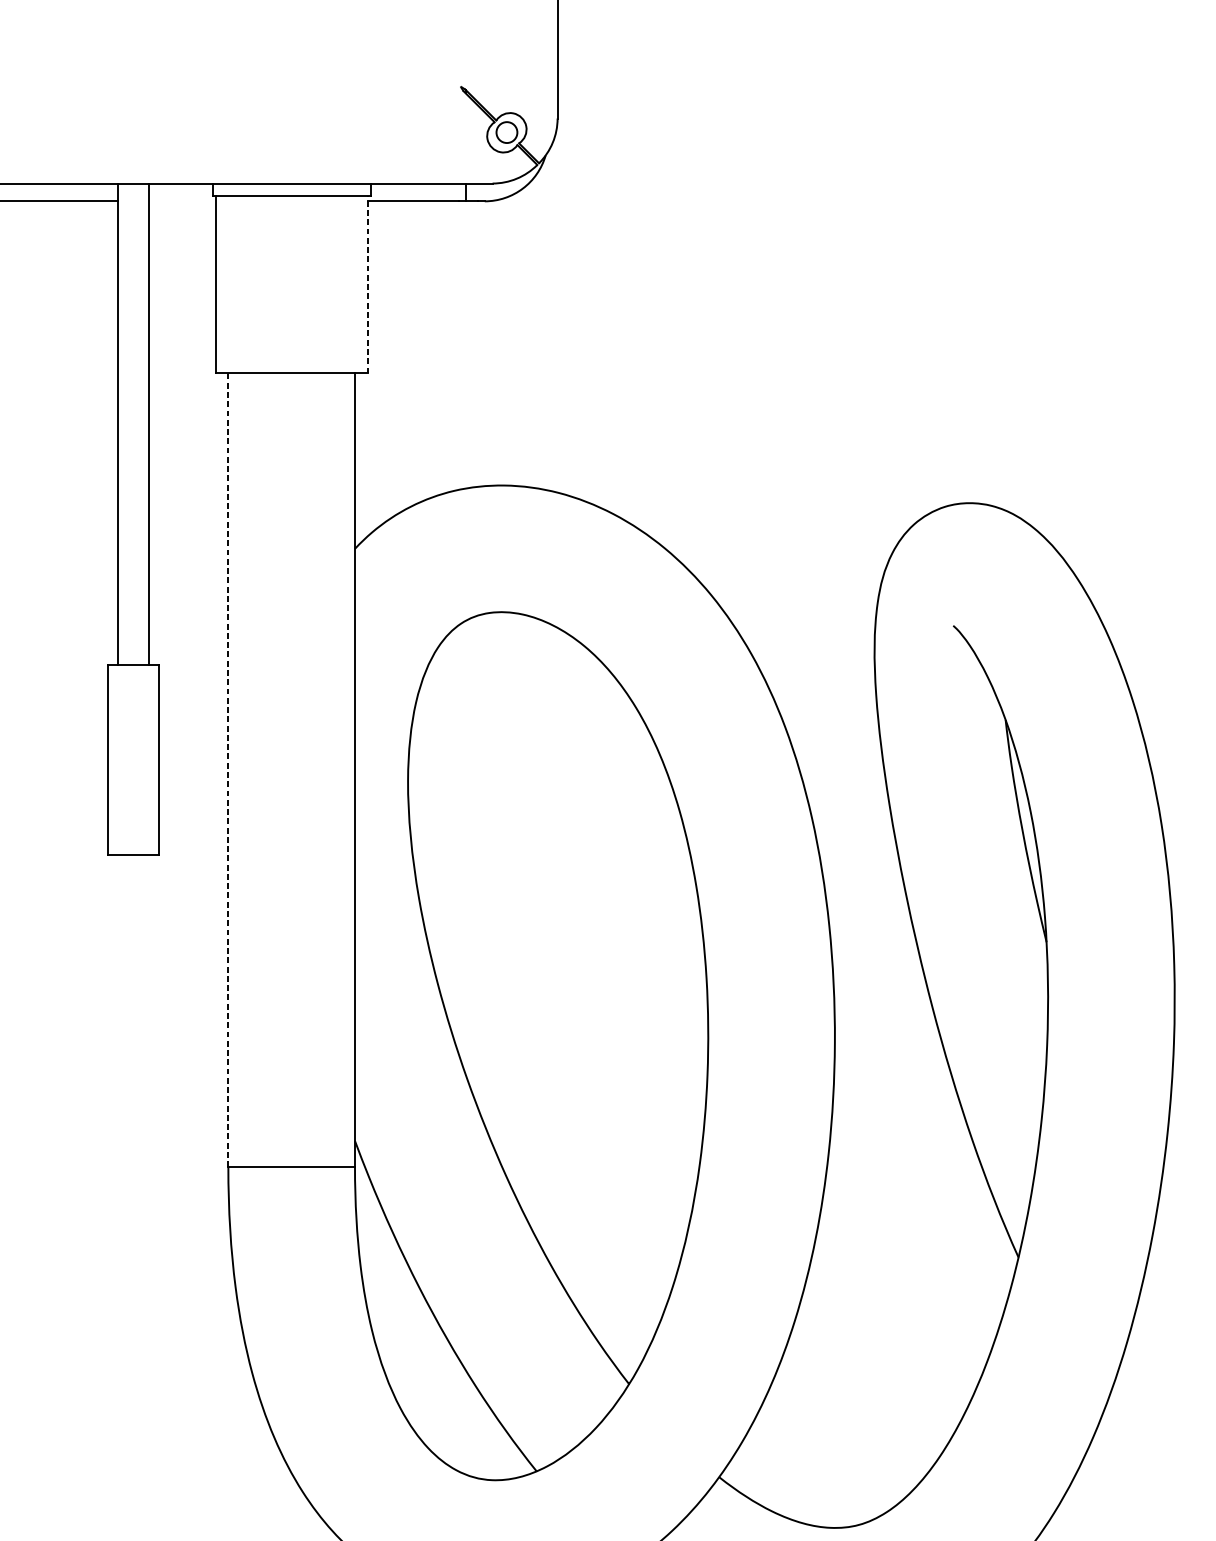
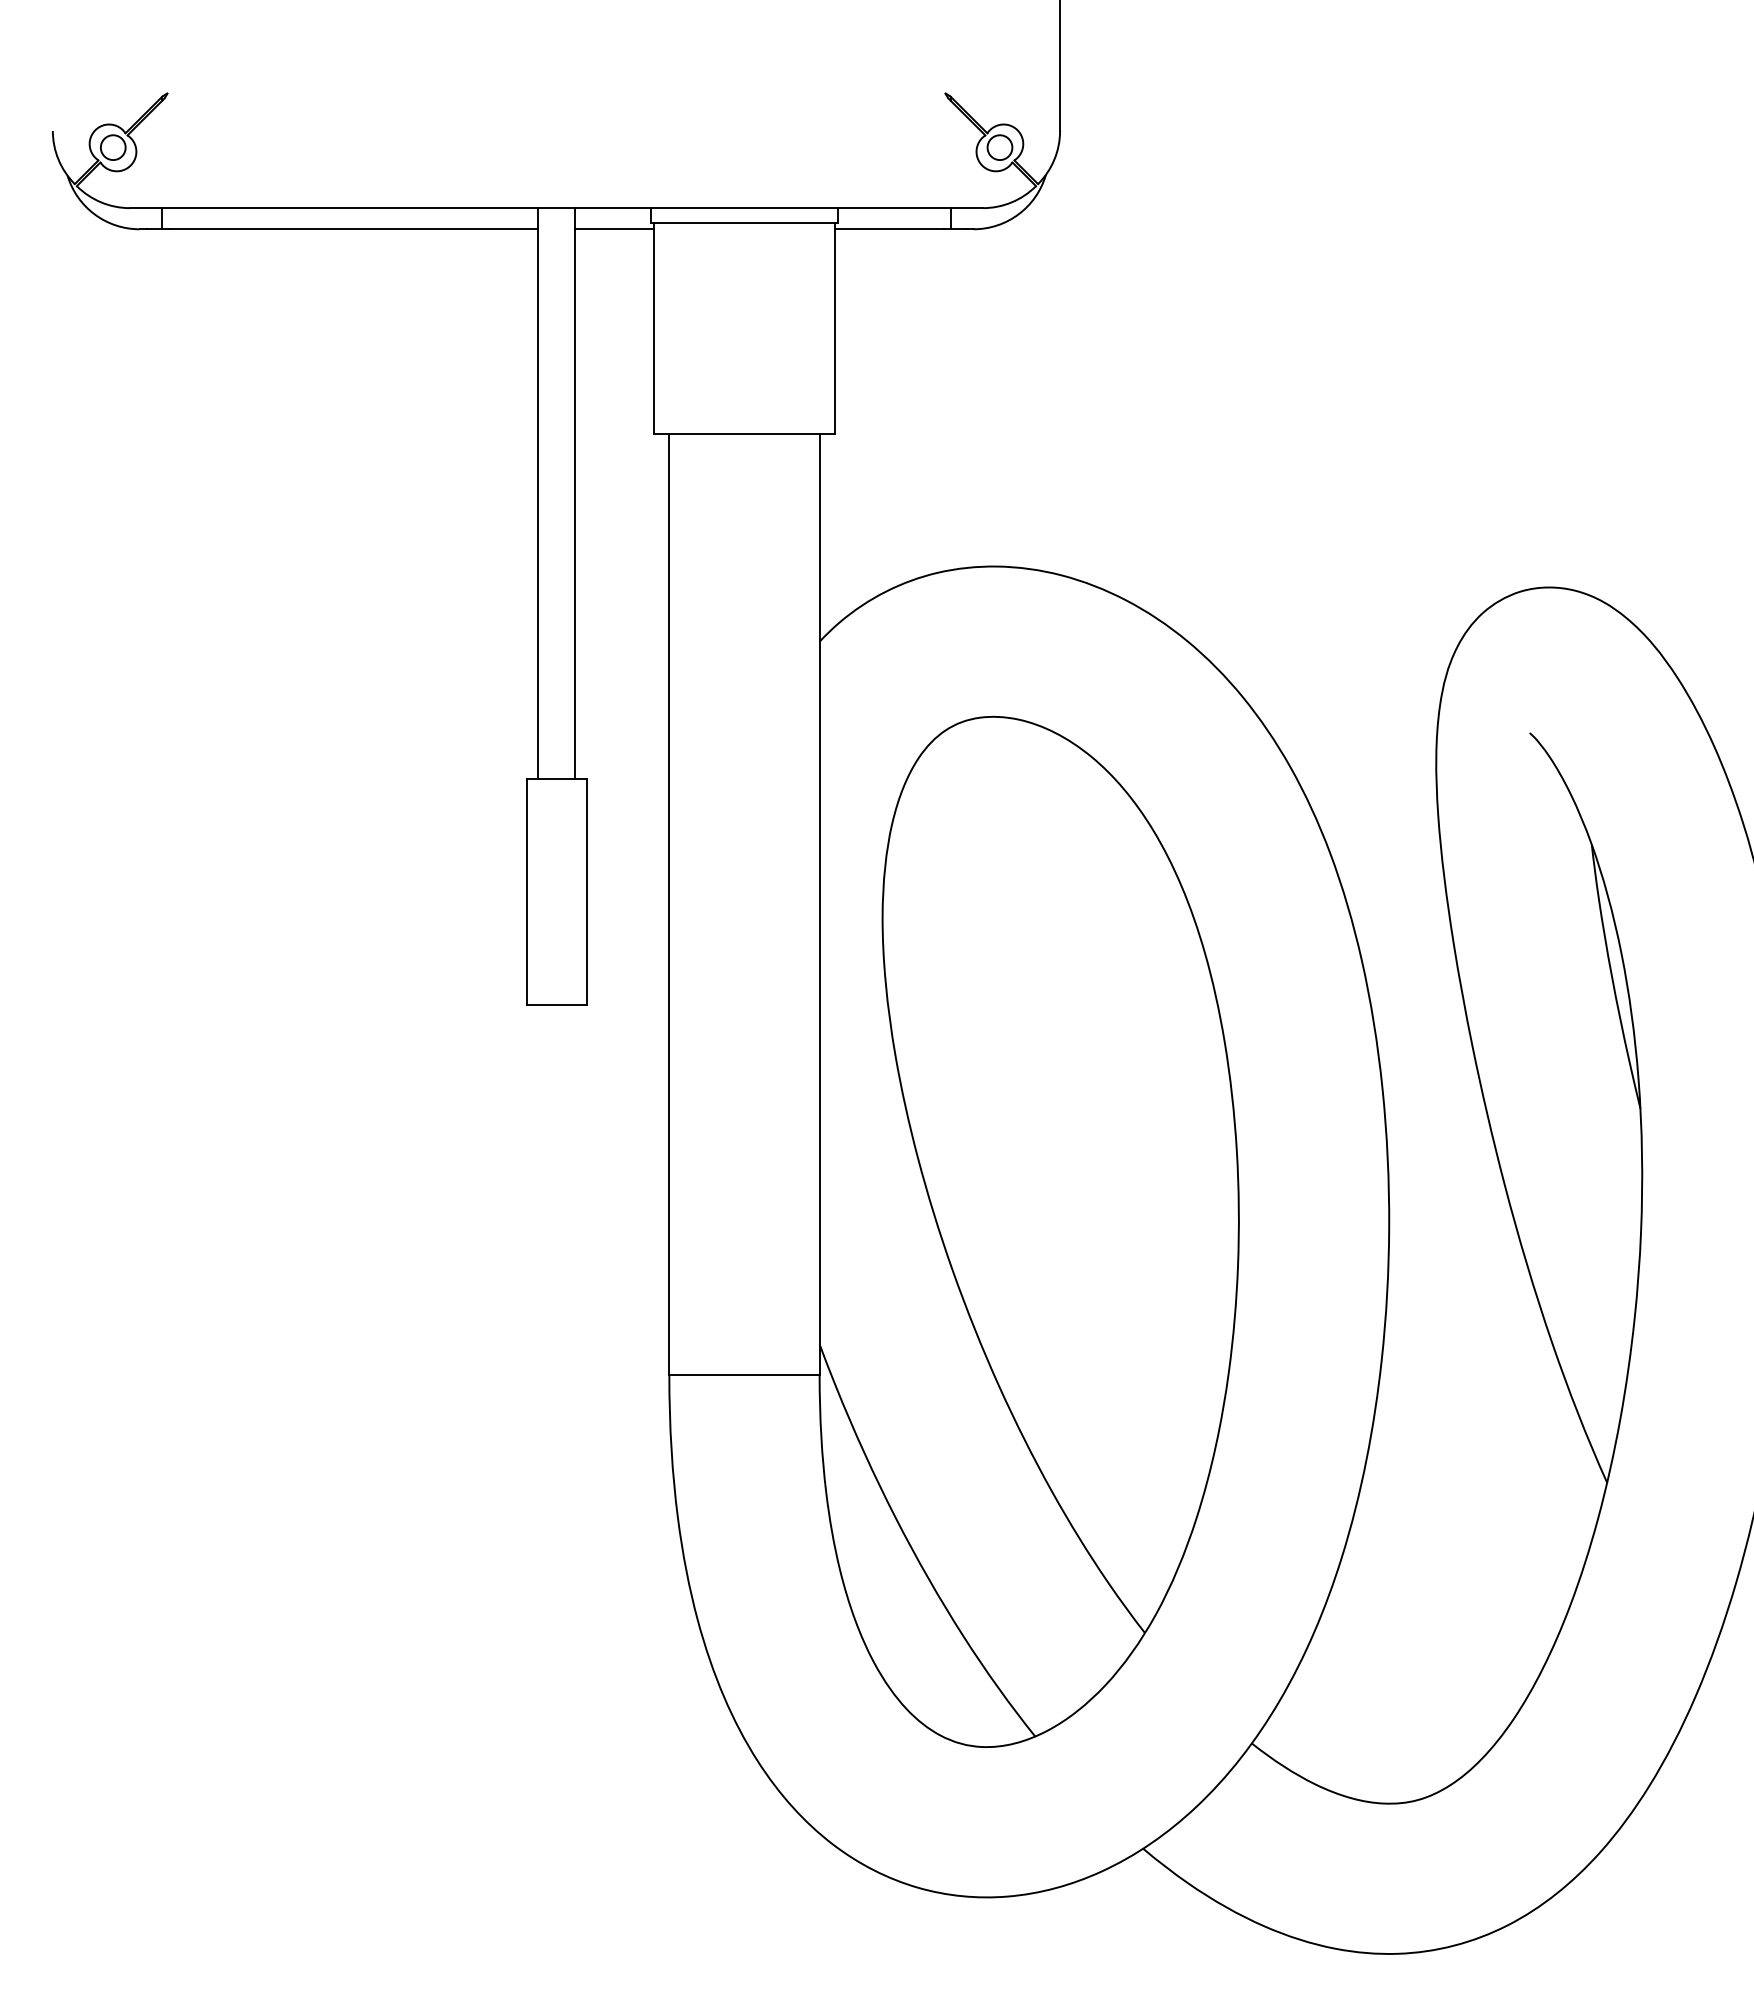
line: (182, 201) -> (614, 229), added
line: (367, 284) -> (834, 327), dashed -> solid
line: (228, 770) -> (669, 904), dashed -> solid

